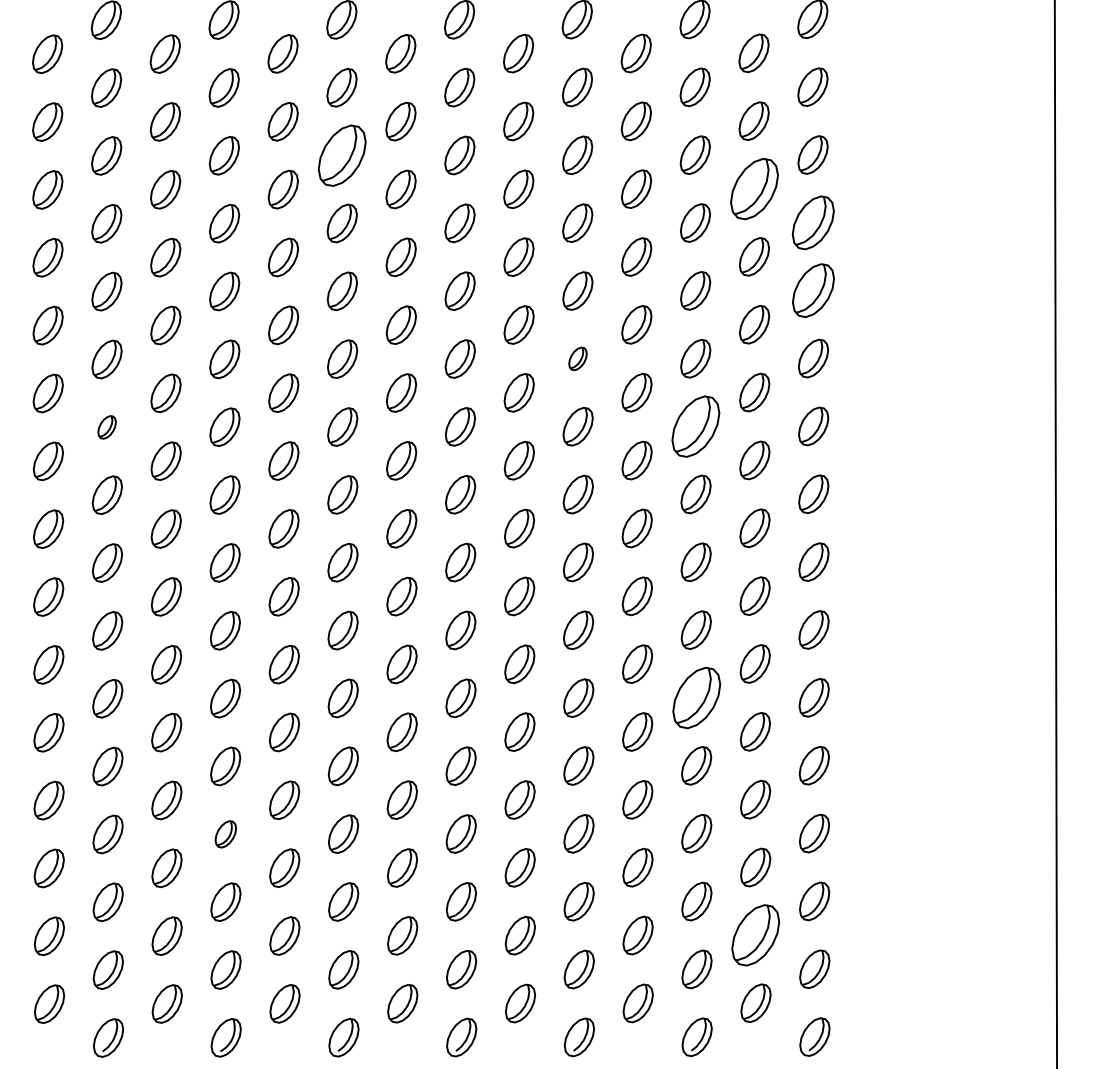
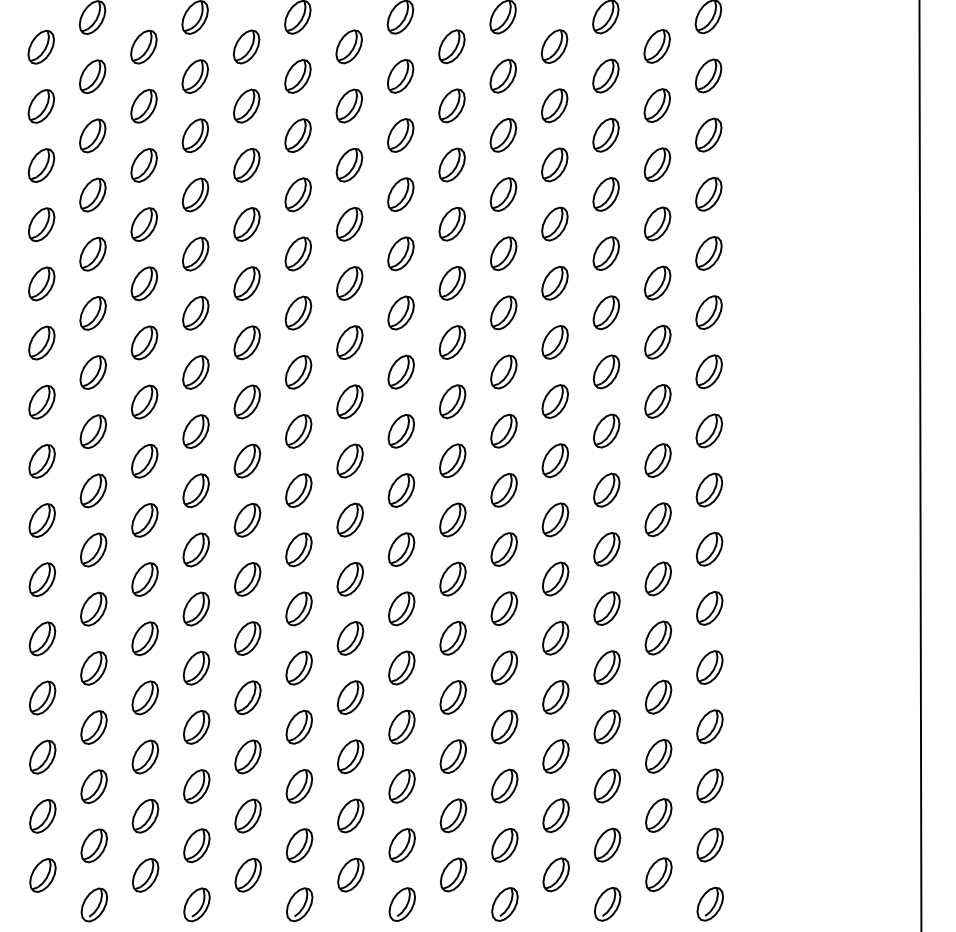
part: (341, 155) -> (297, 135), size x0.62
part: (753, 188) -> (656, 164), size x0.62
part: (812, 222) -> (708, 193), size x0.71
part: (812, 290) -> (708, 253), size x0.71
part: (577, 358) -> (503, 312), size x1.67
part: (695, 426) -> (606, 371), size x0.62
part: (106, 427) -> (92, 372), size x1.67
part: (695, 697) -> (606, 608), size x0.62
part: (225, 834) -> (196, 727), size x1.43
part: (755, 935) -> (658, 815), size x0.62

